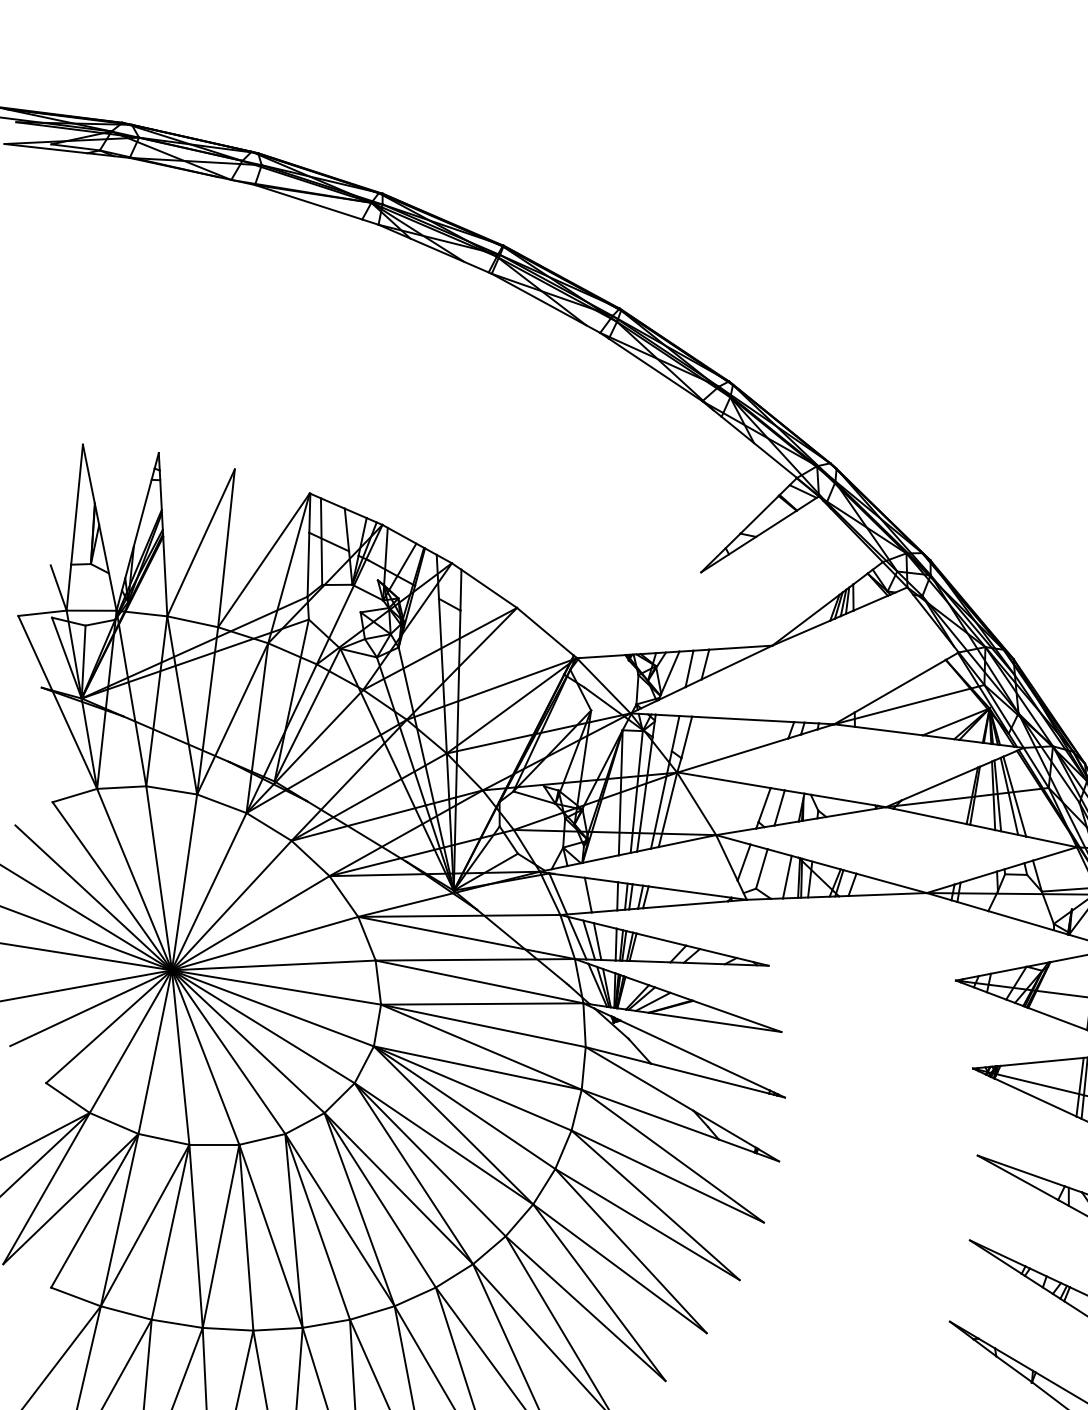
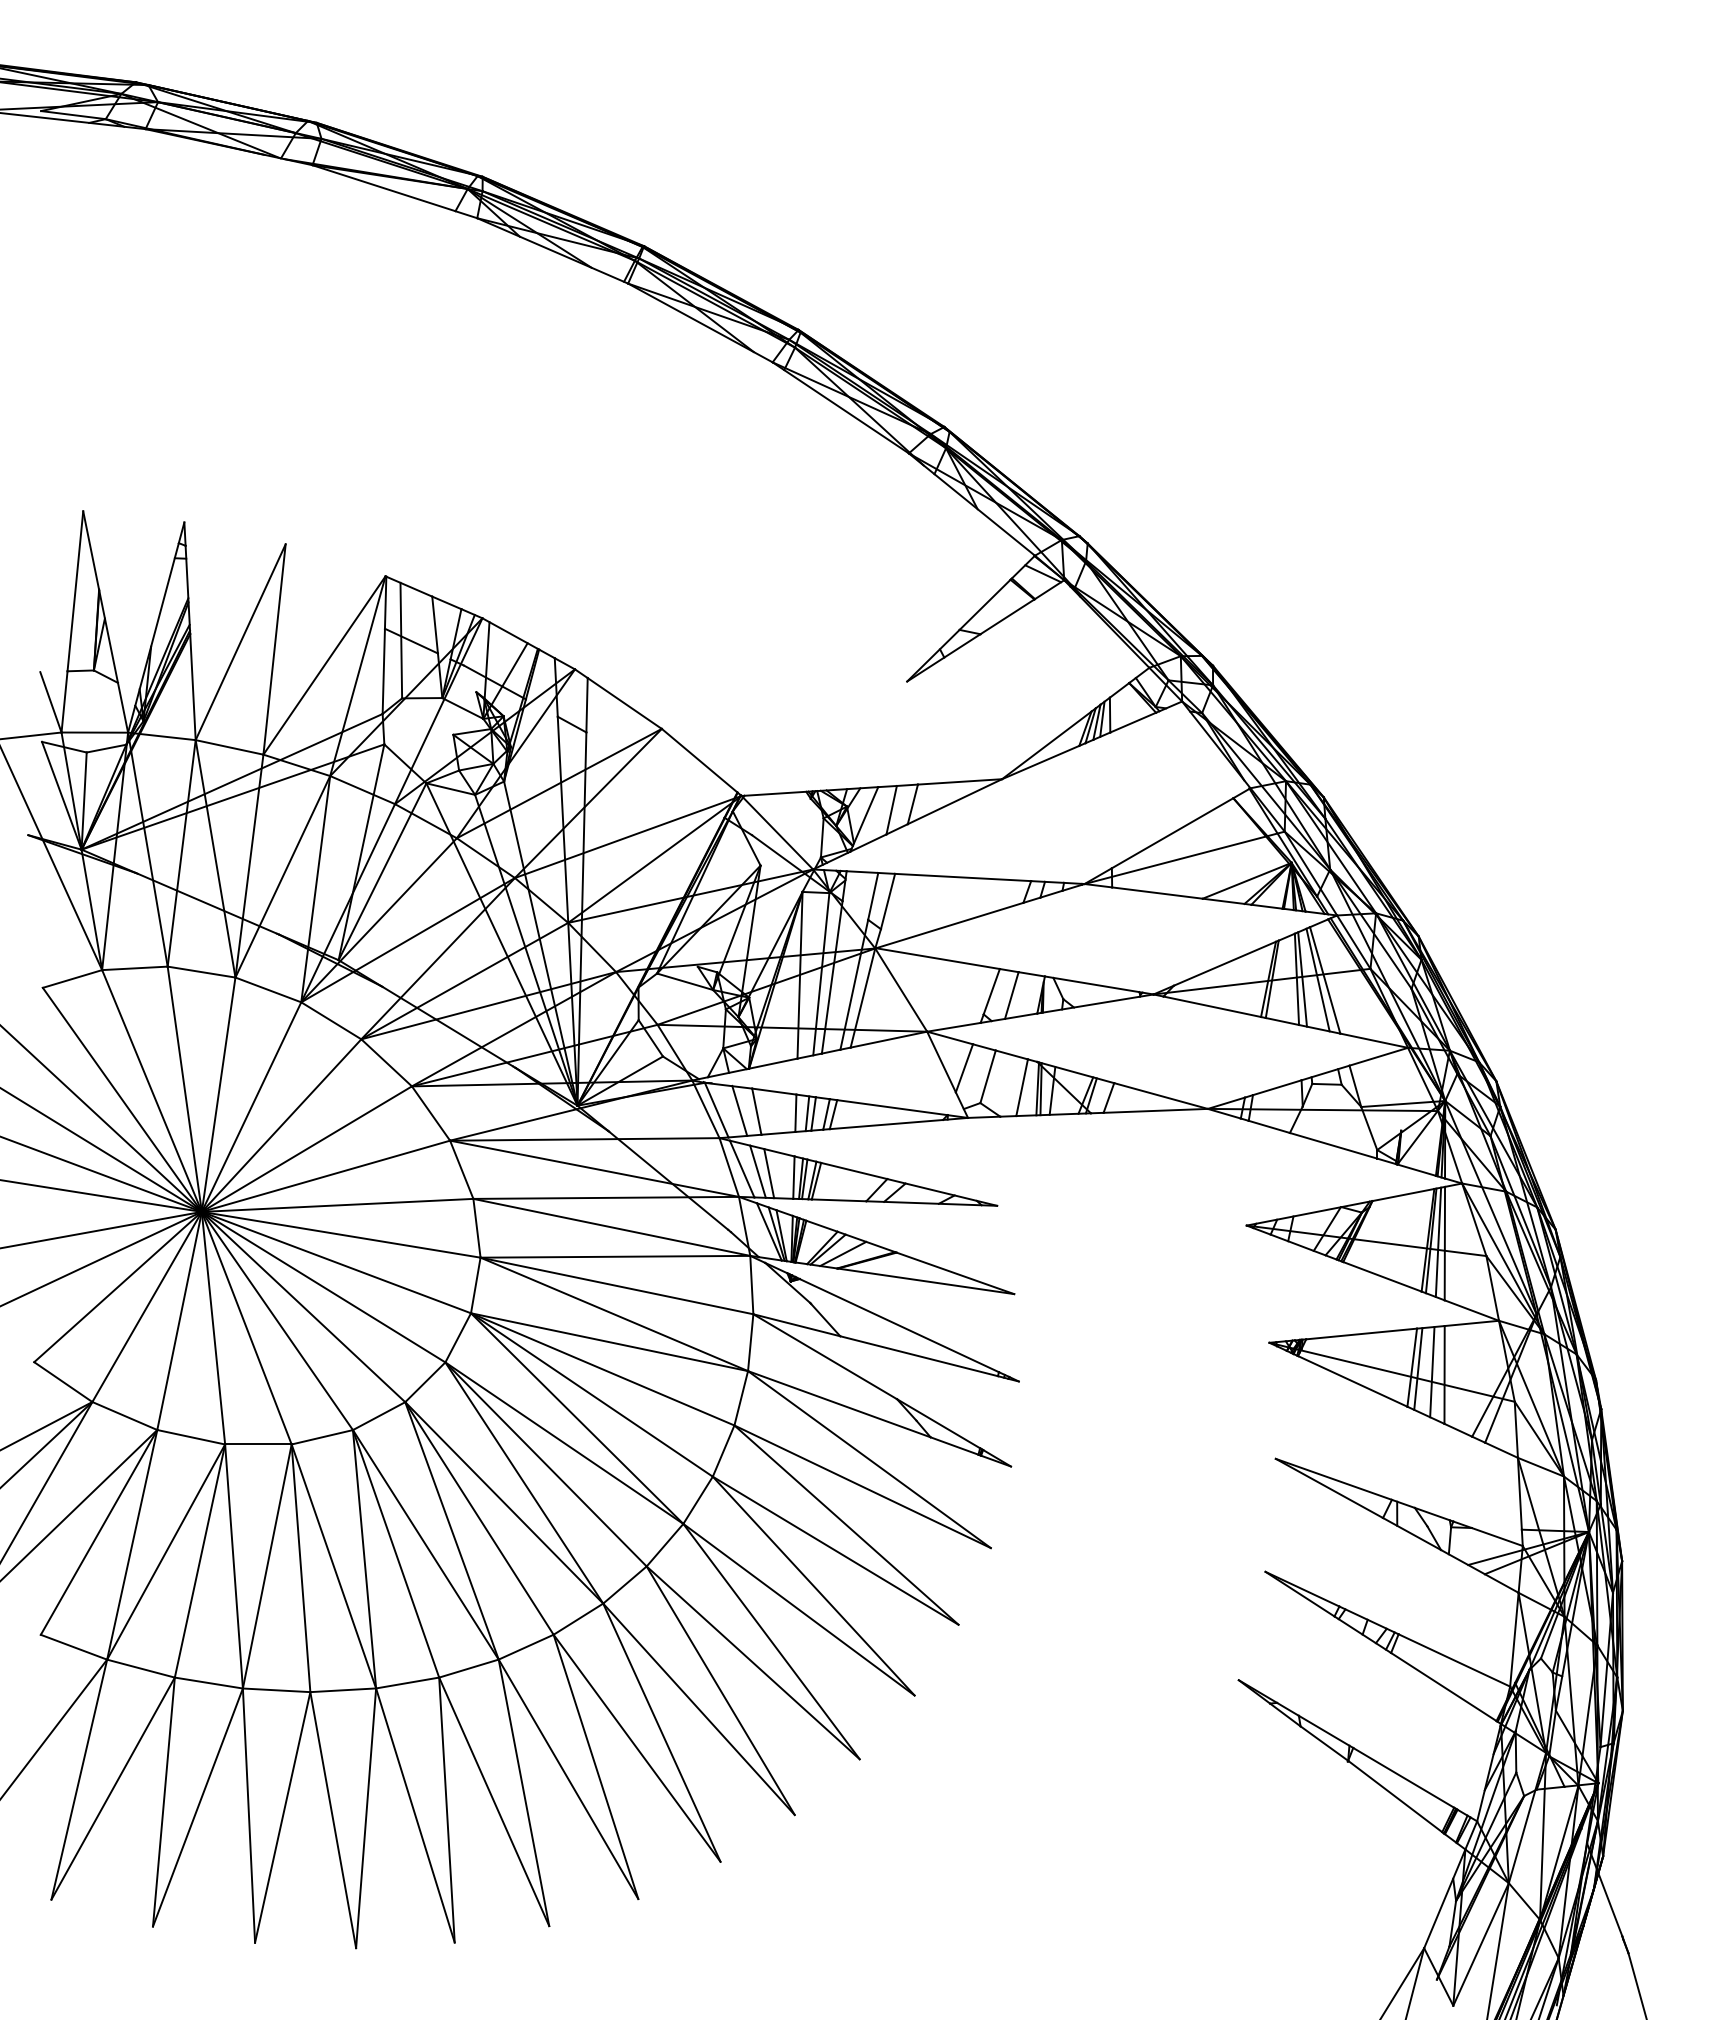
line: (575, 894) -> (739, 1110), added

